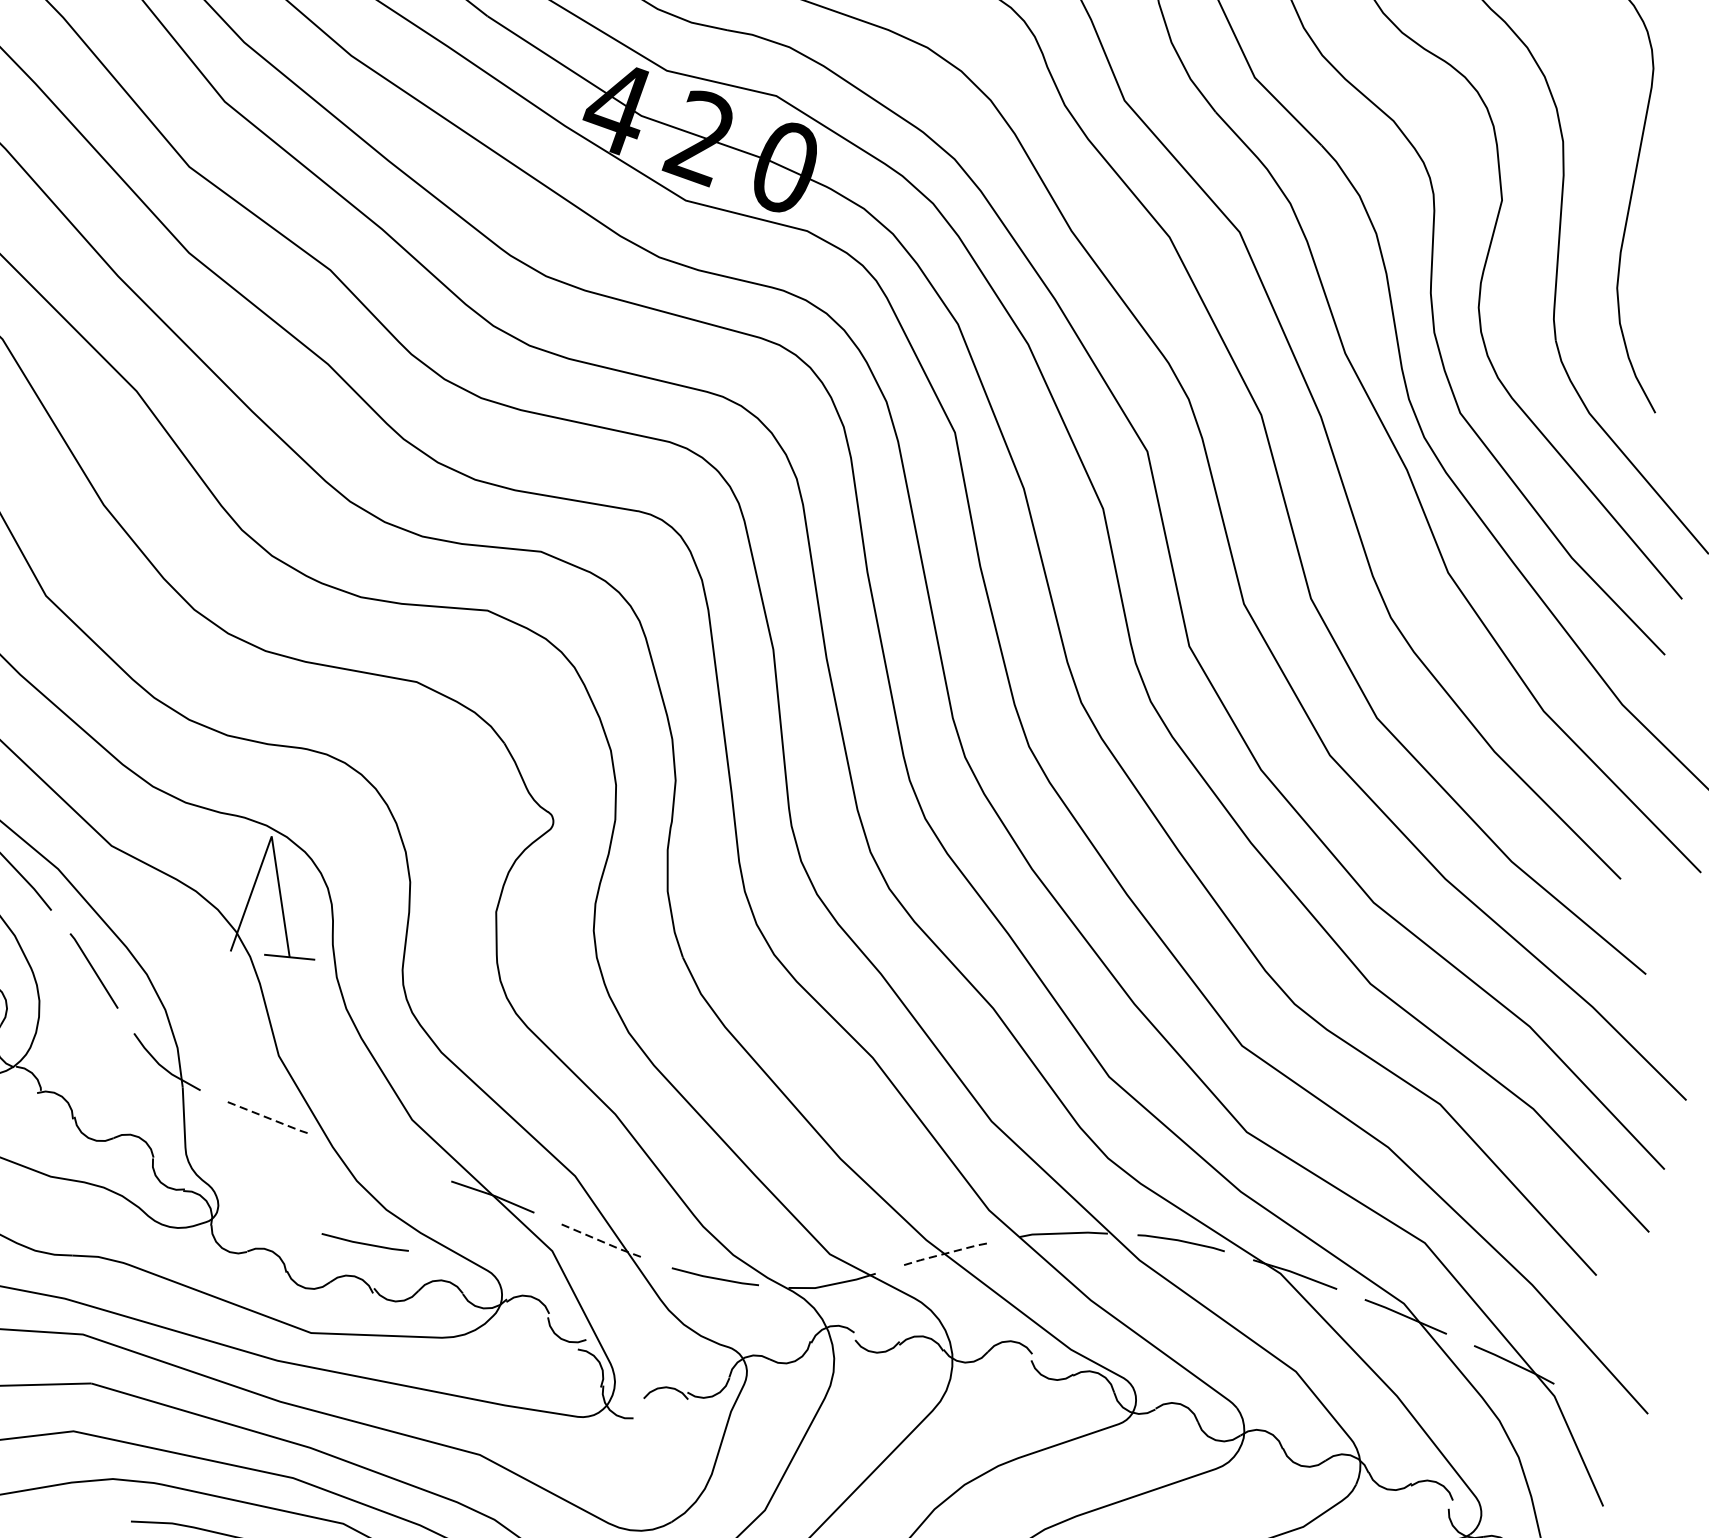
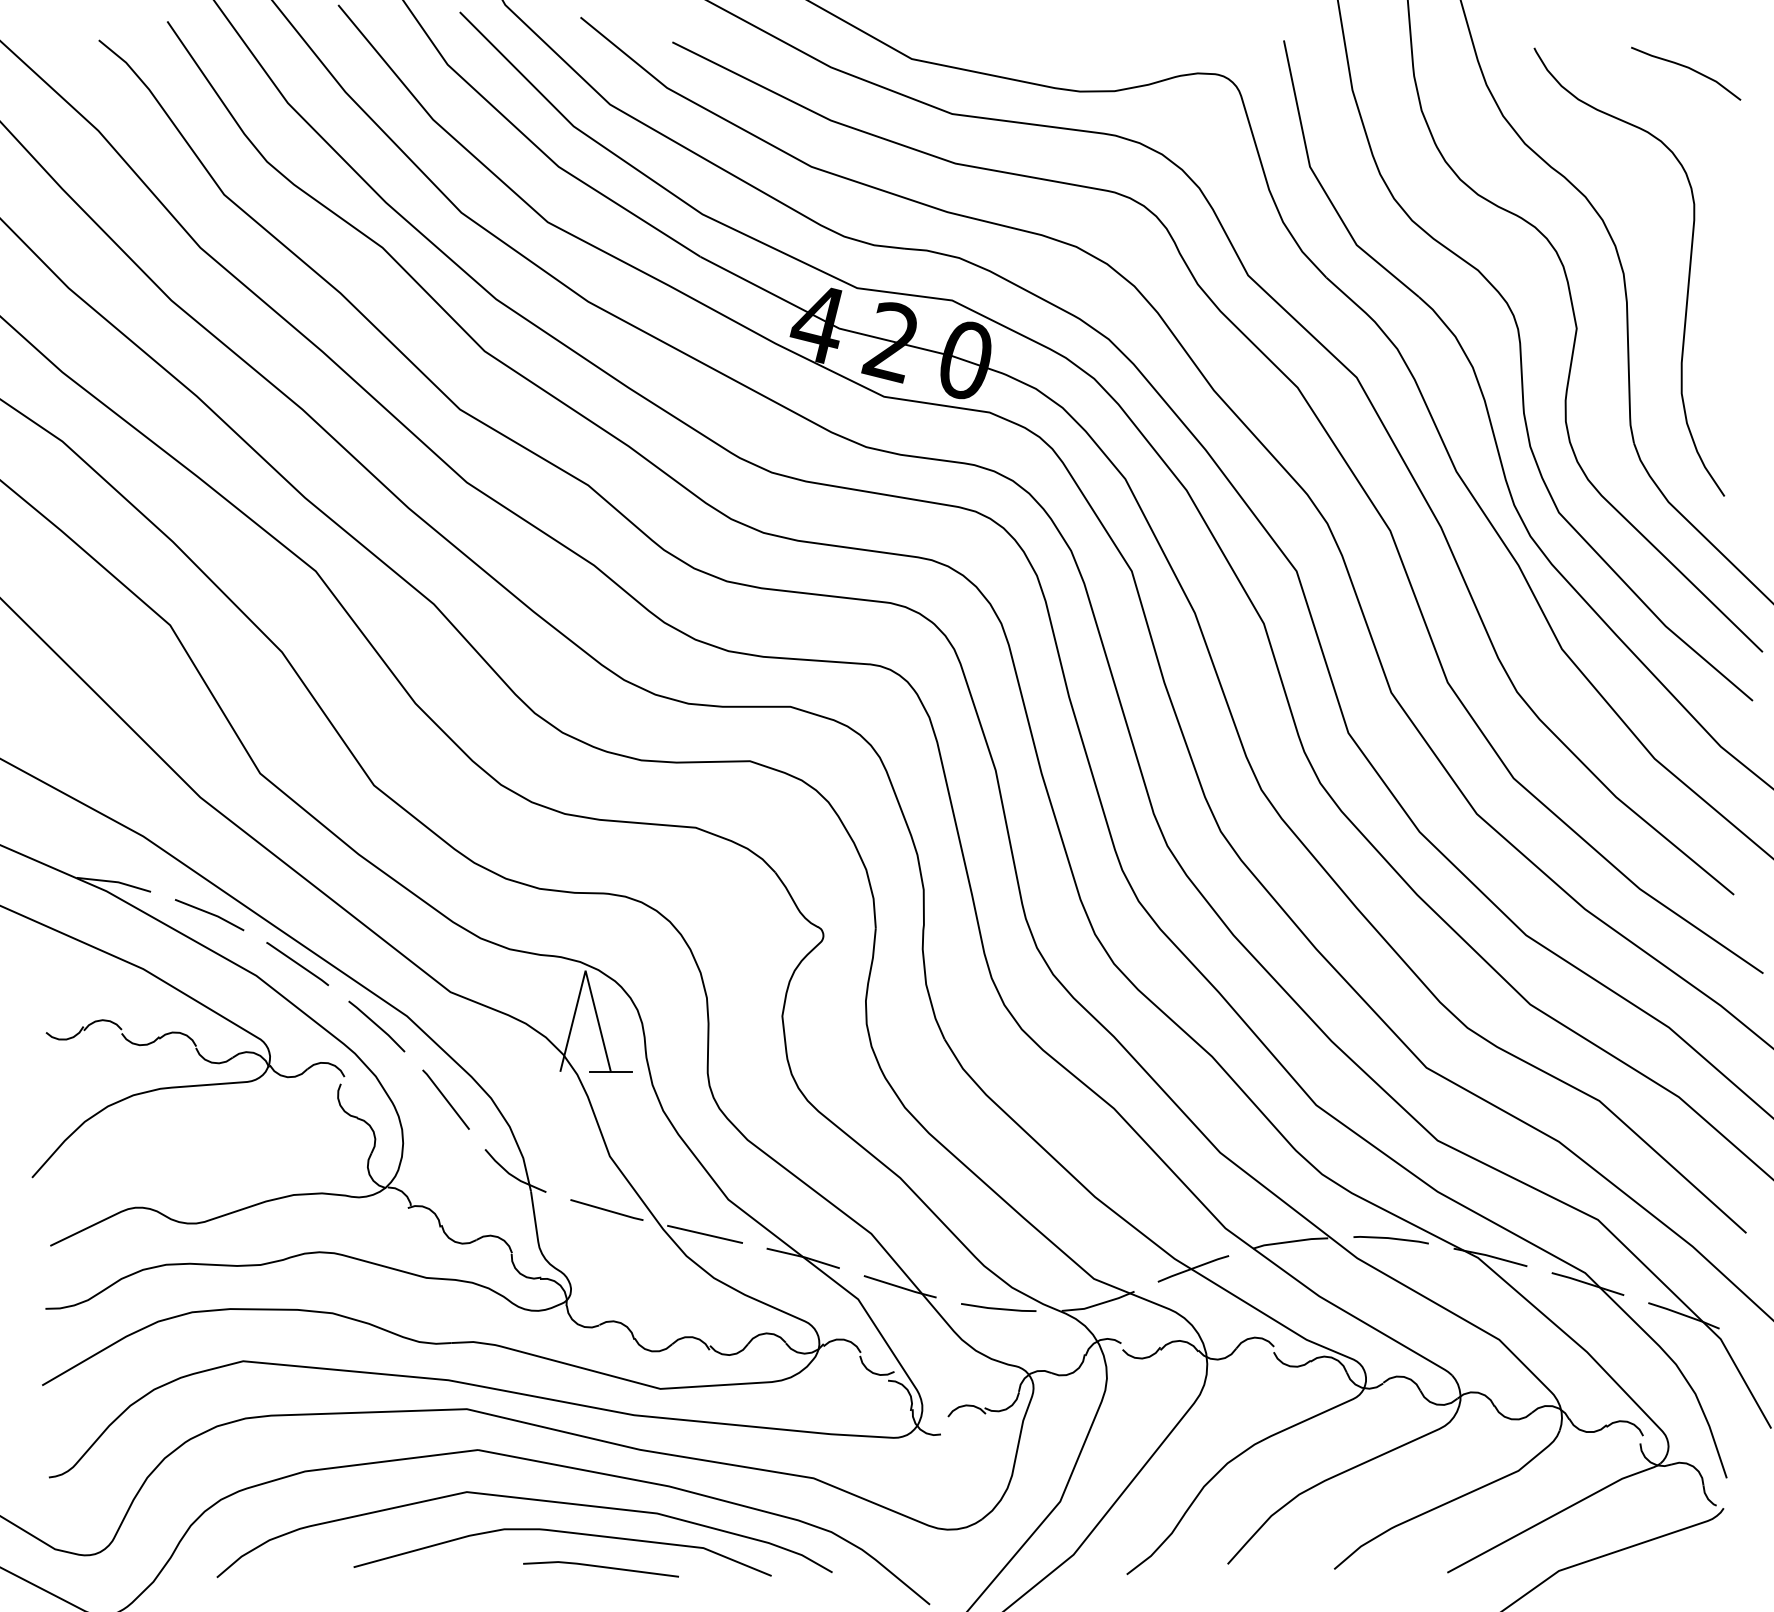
line: (269, 1118) -> (607, 1210), dashed -> solid
line: (381, 1156) -> (705, 1233), added
line: (363, 1242) -> (697, 1307), removed
line: (603, 1242) -> (900, 1287), dashed -> solid
line: (947, 1253) -> (1193, 1268), dashed -> solid

